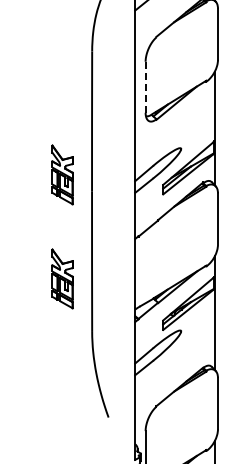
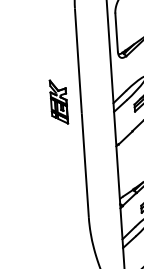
line: (145, 87) -> (116, 32), dashed -> solid
part: (62, 278) -> (64, 179), removed

